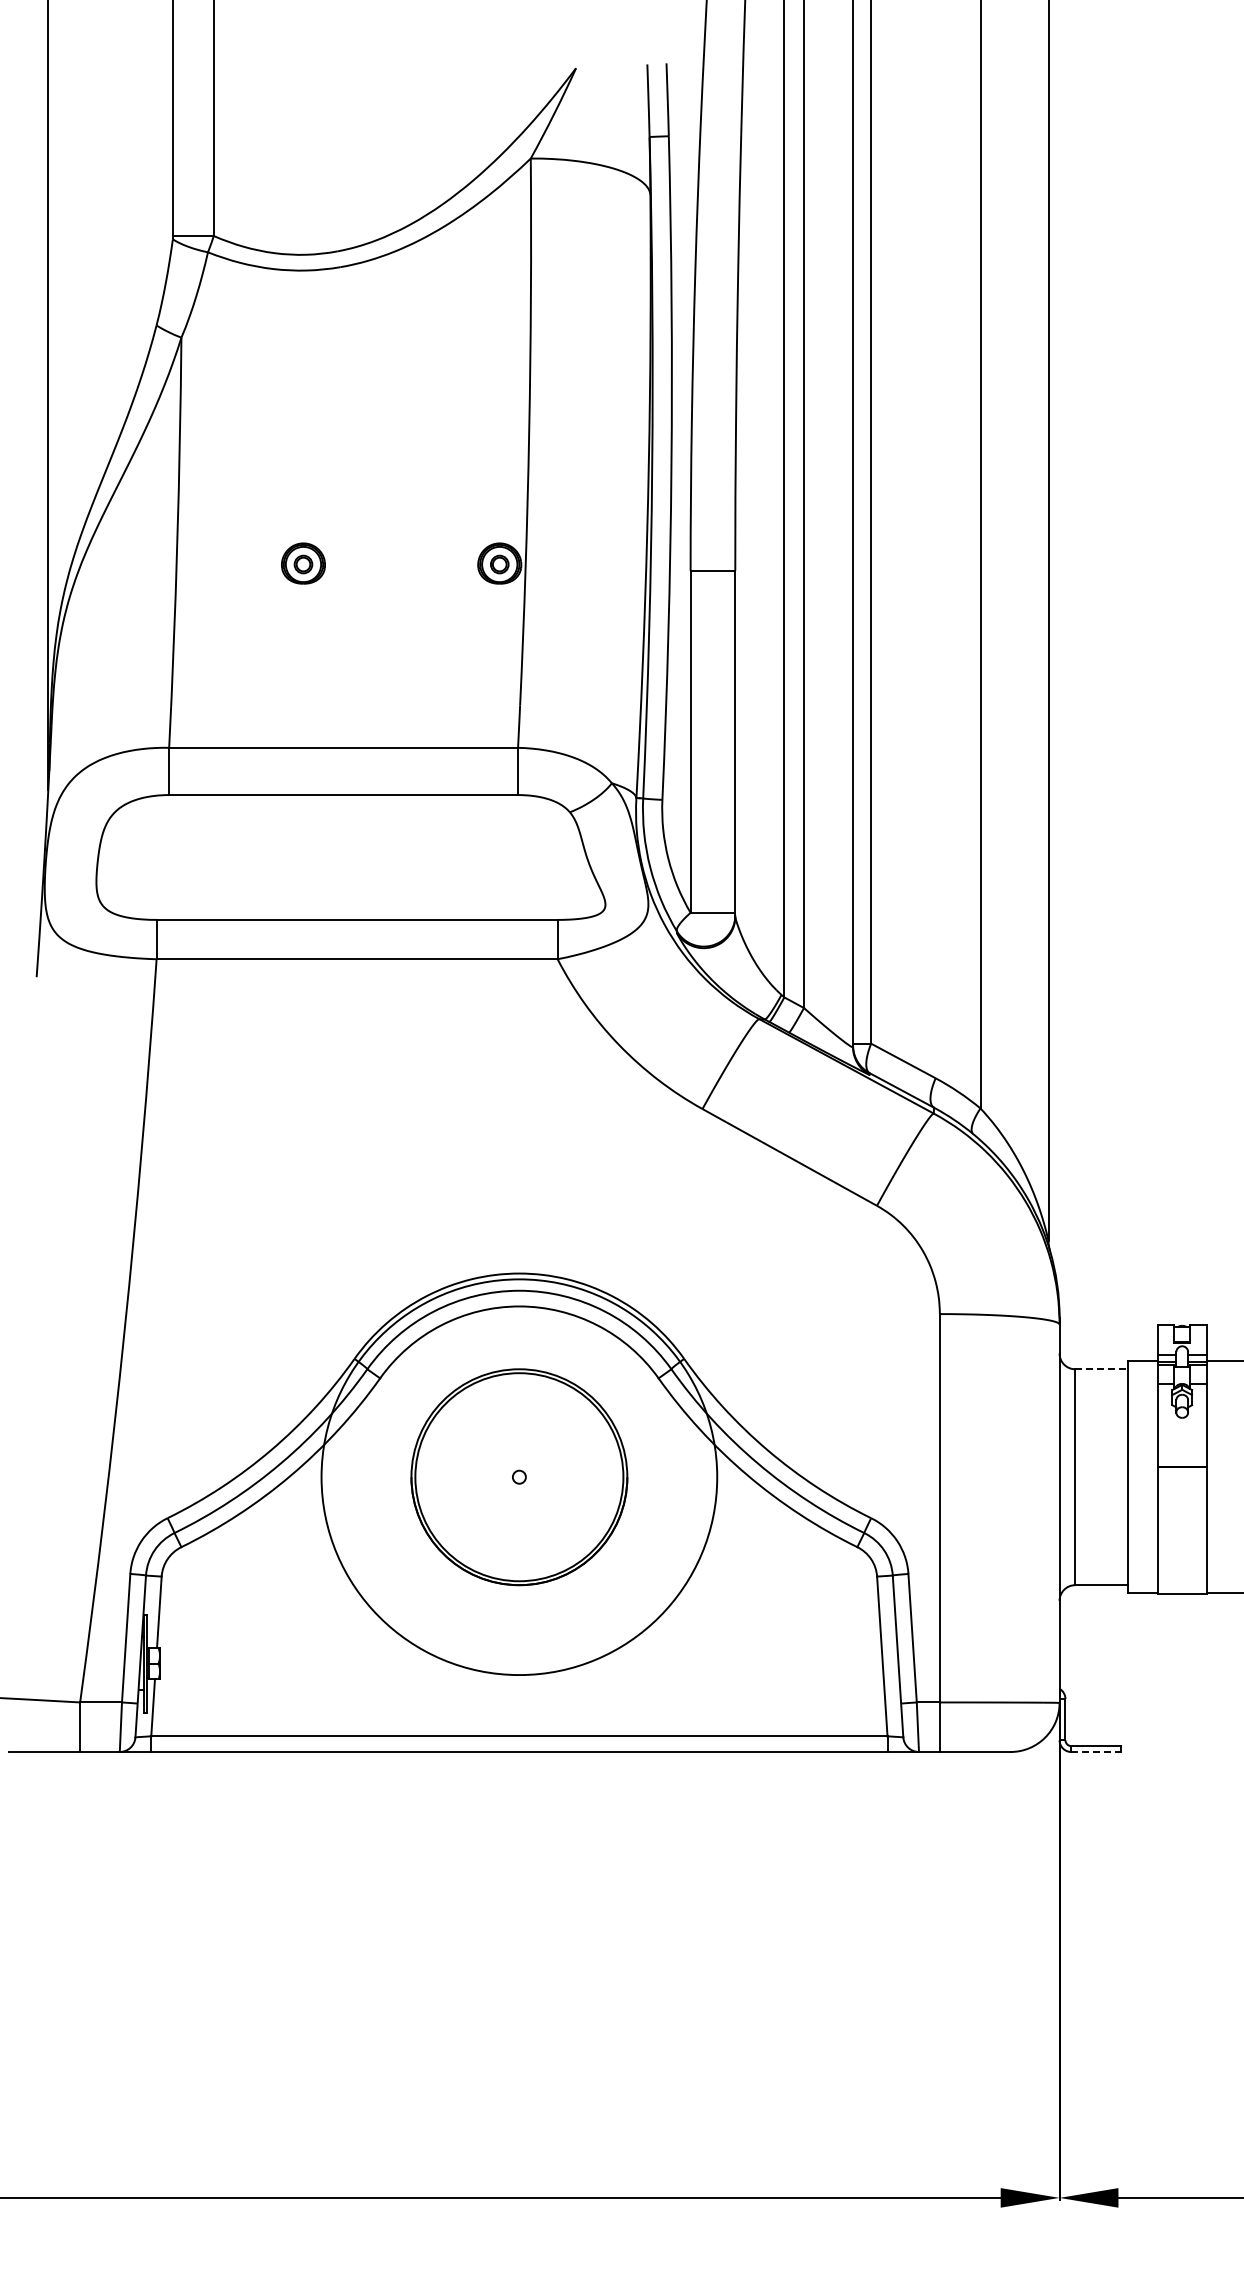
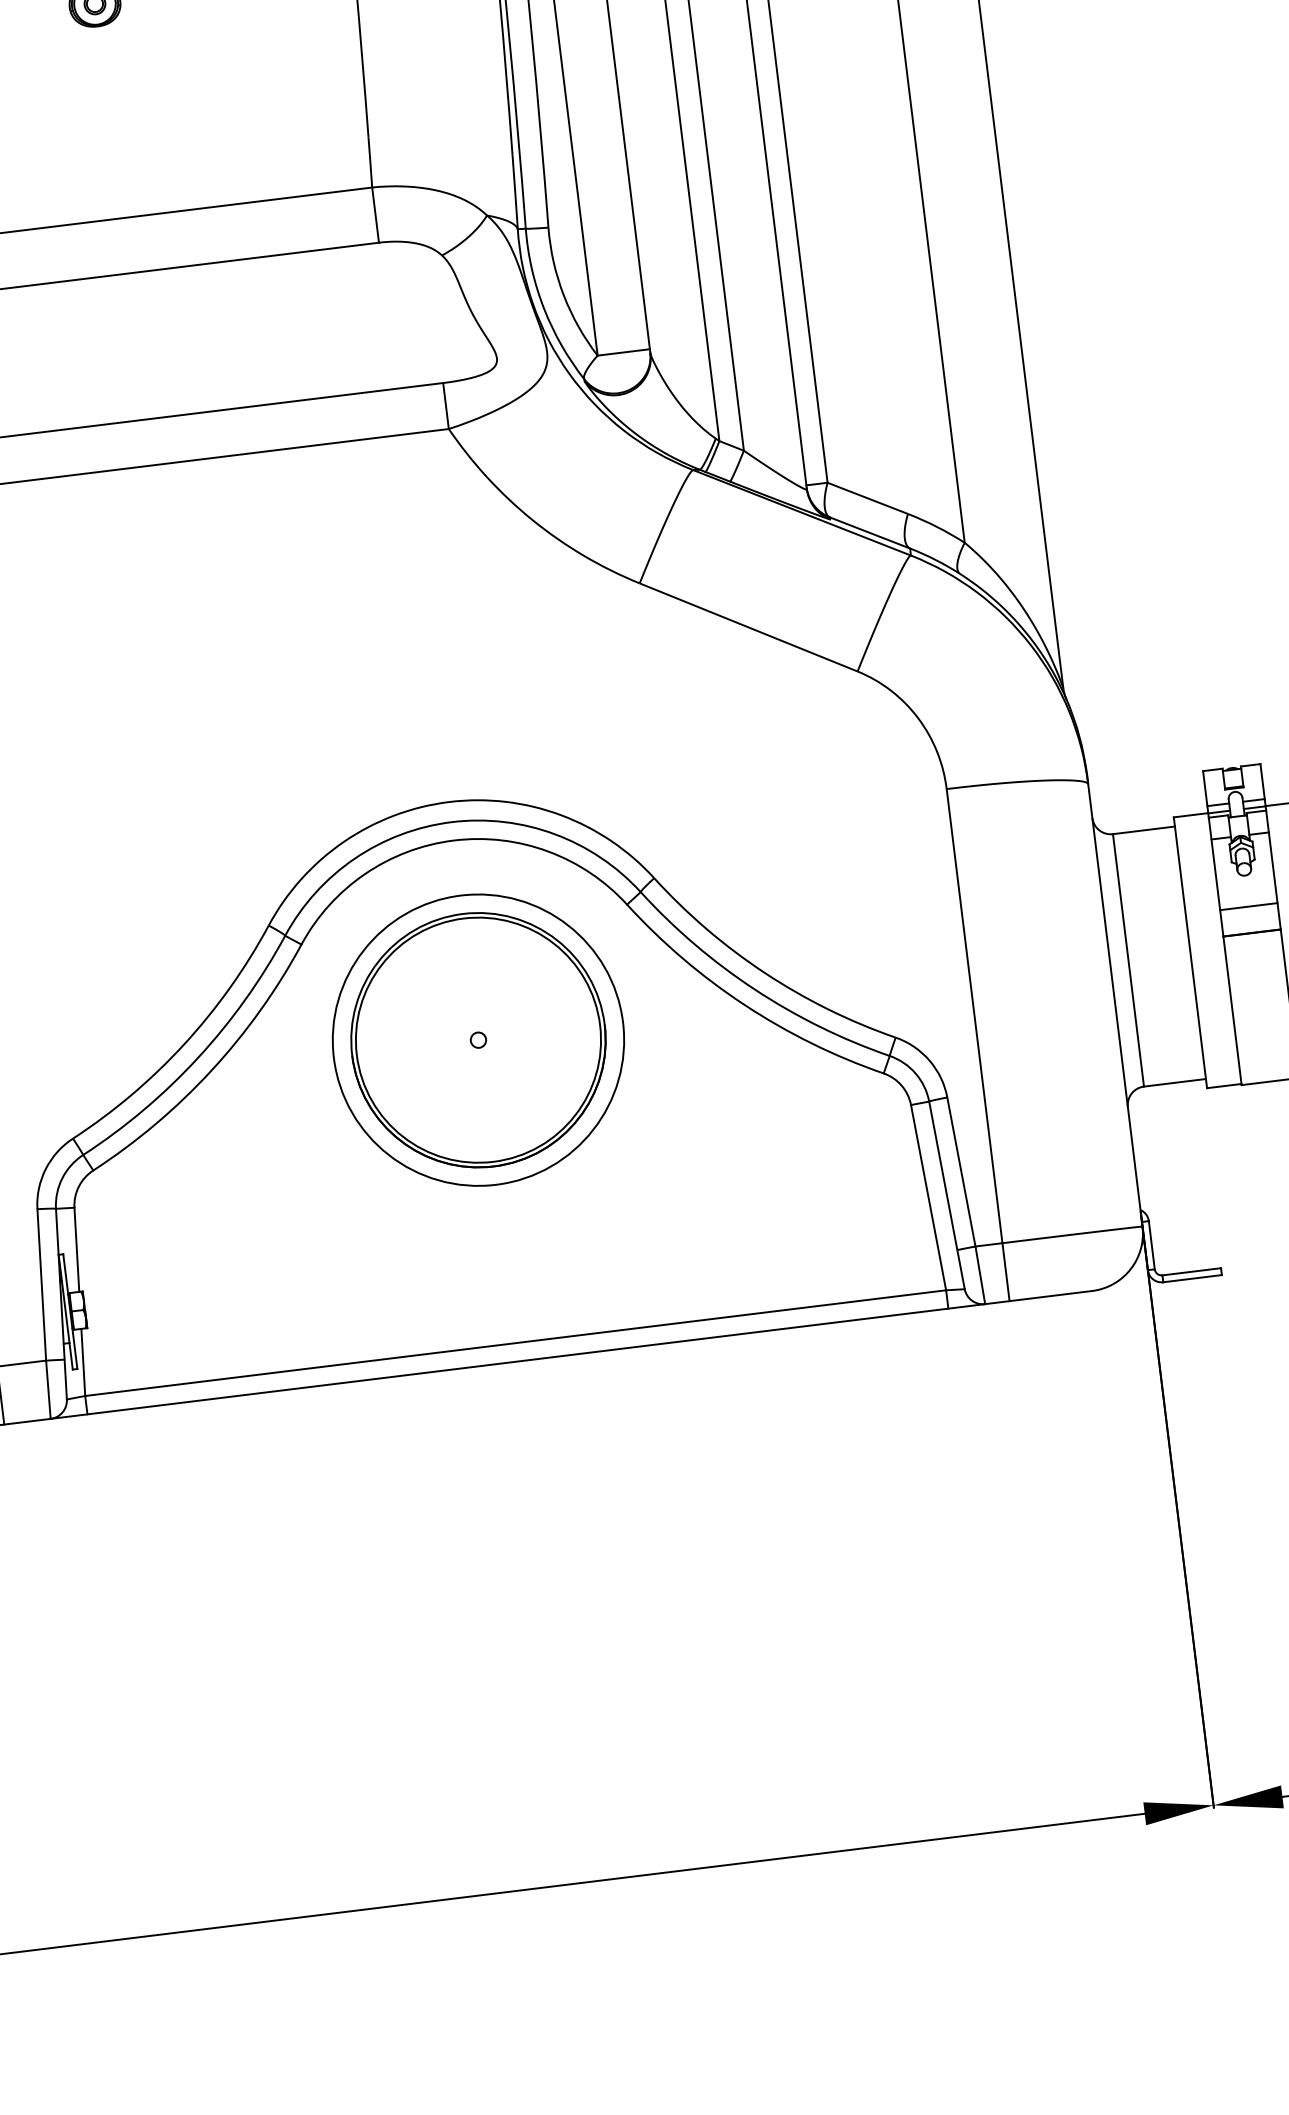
line: (1102, 1369) -> (1144, 830), dashed -> solid
line: (1181, 1444) -> (1247, 906), added
circle: (519, 1476) -> (478, 1039), size x0.62
line: (1096, 1752) -> (1192, 1279), dashed -> solid

